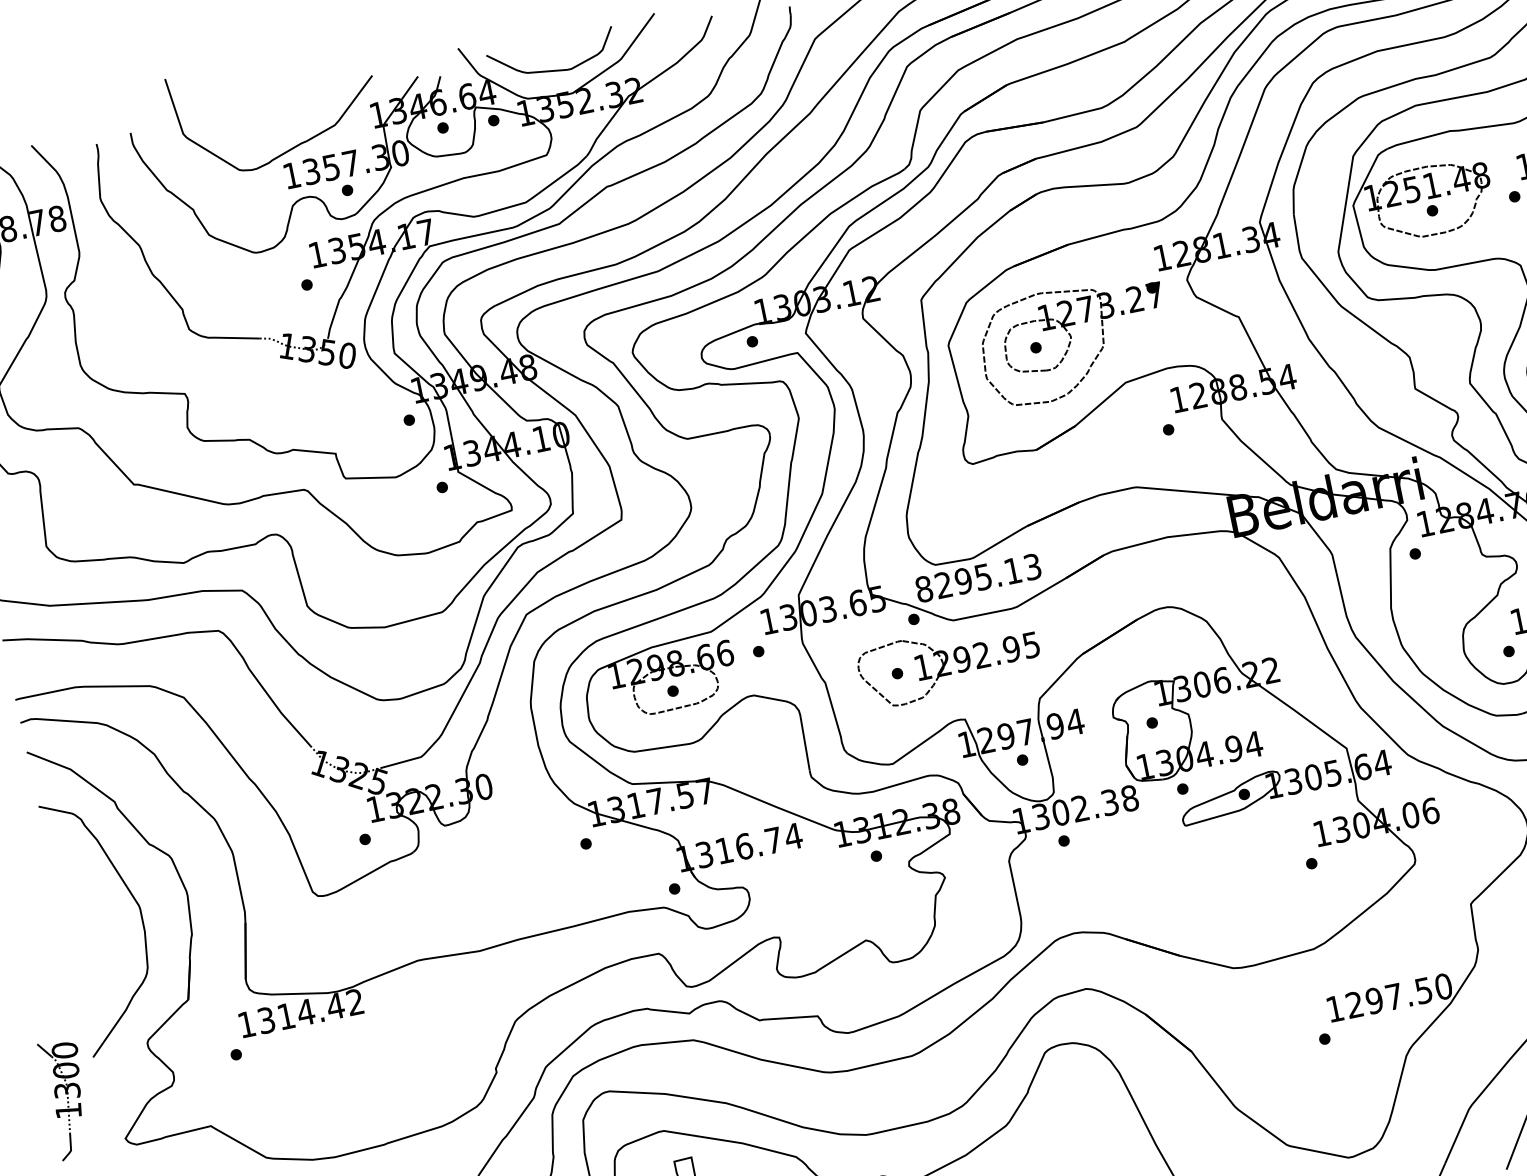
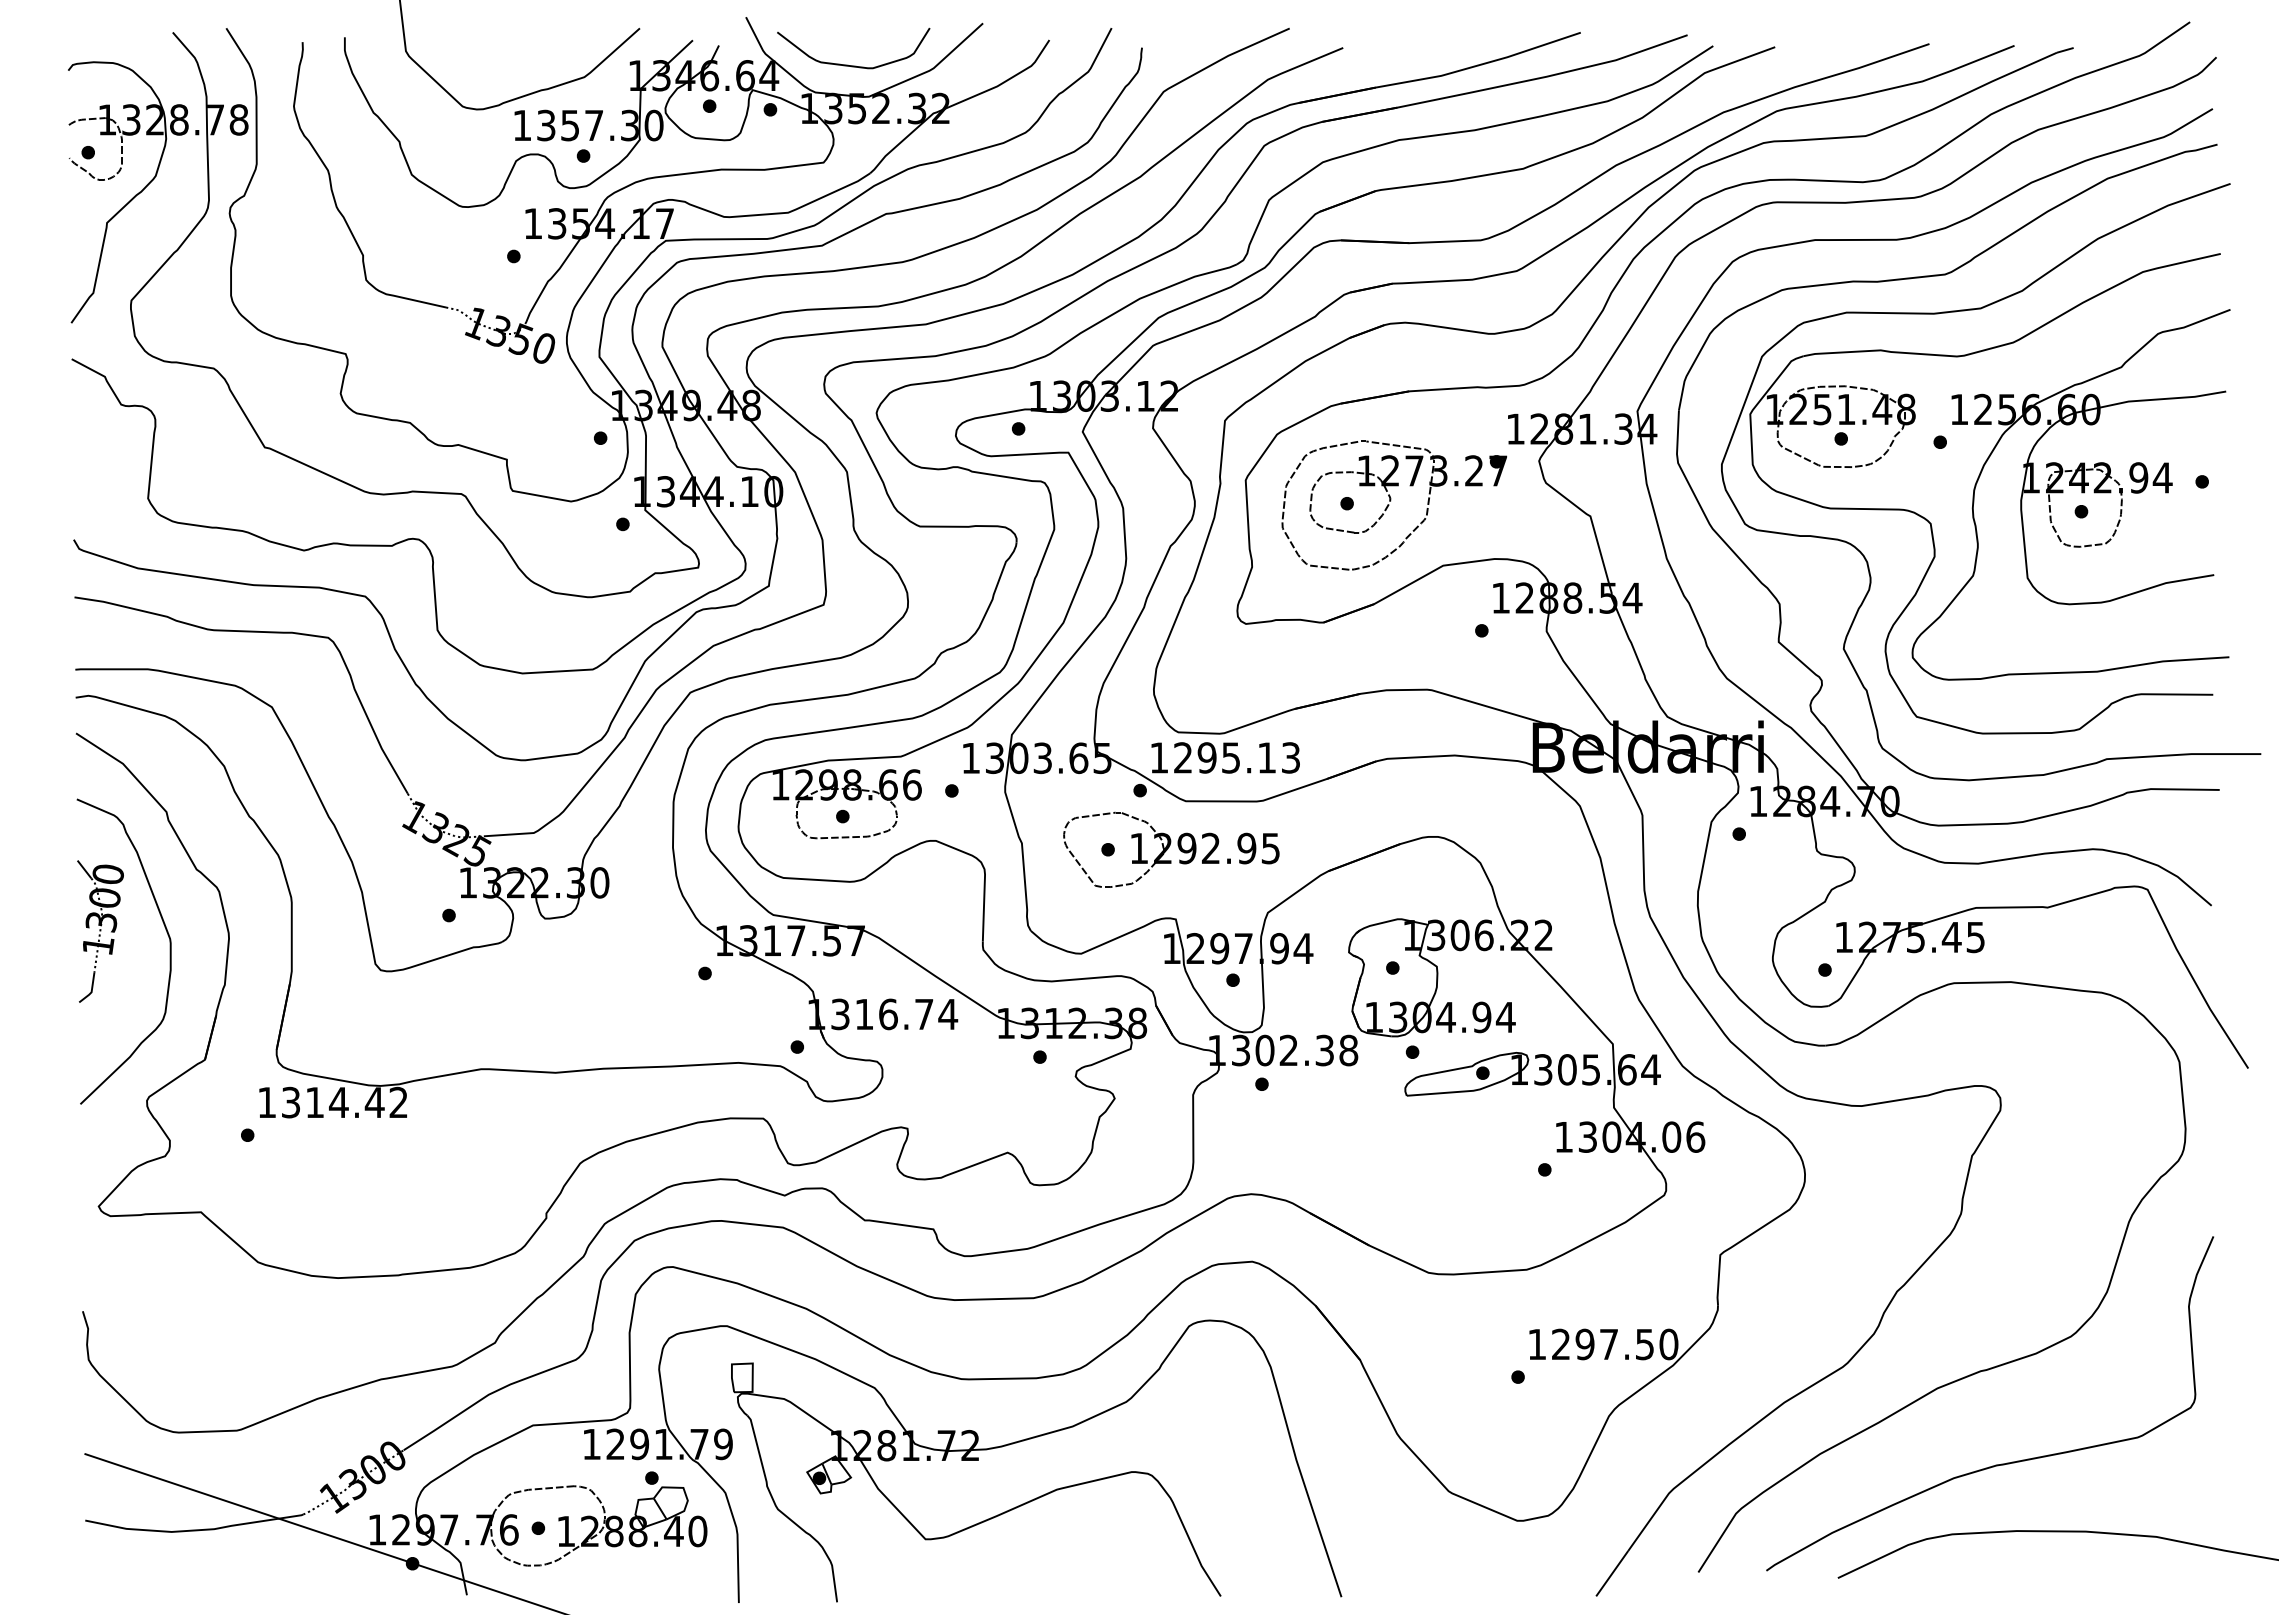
text: (924, 588) -> (1159, 757), 8295.13 -> 1295.13
part: (68, 1098) -> (100, 931), moved

